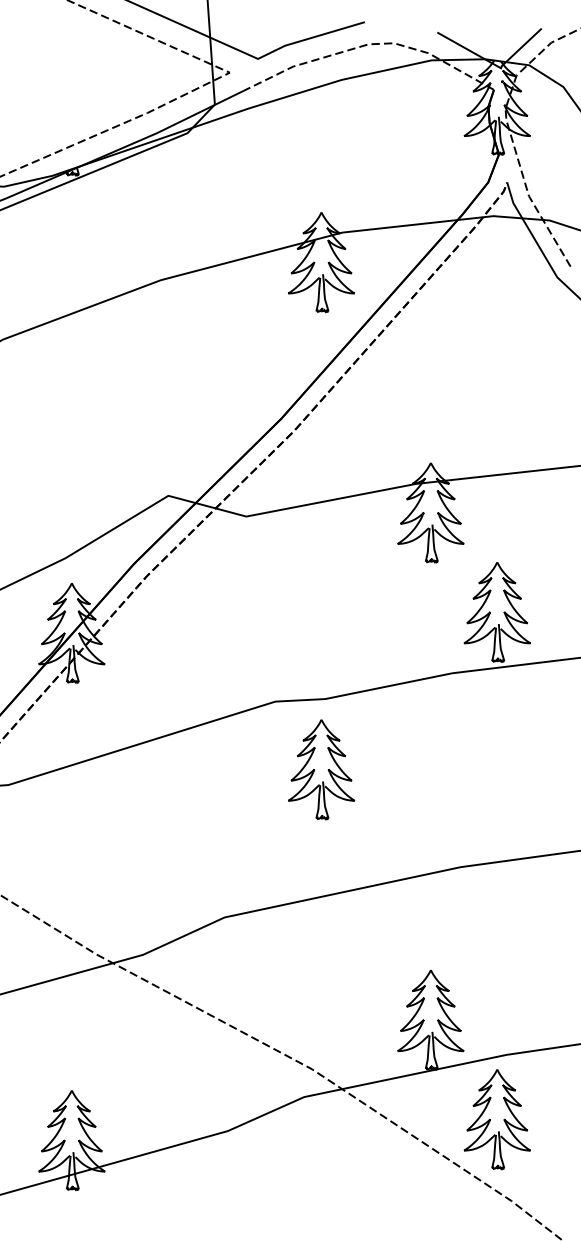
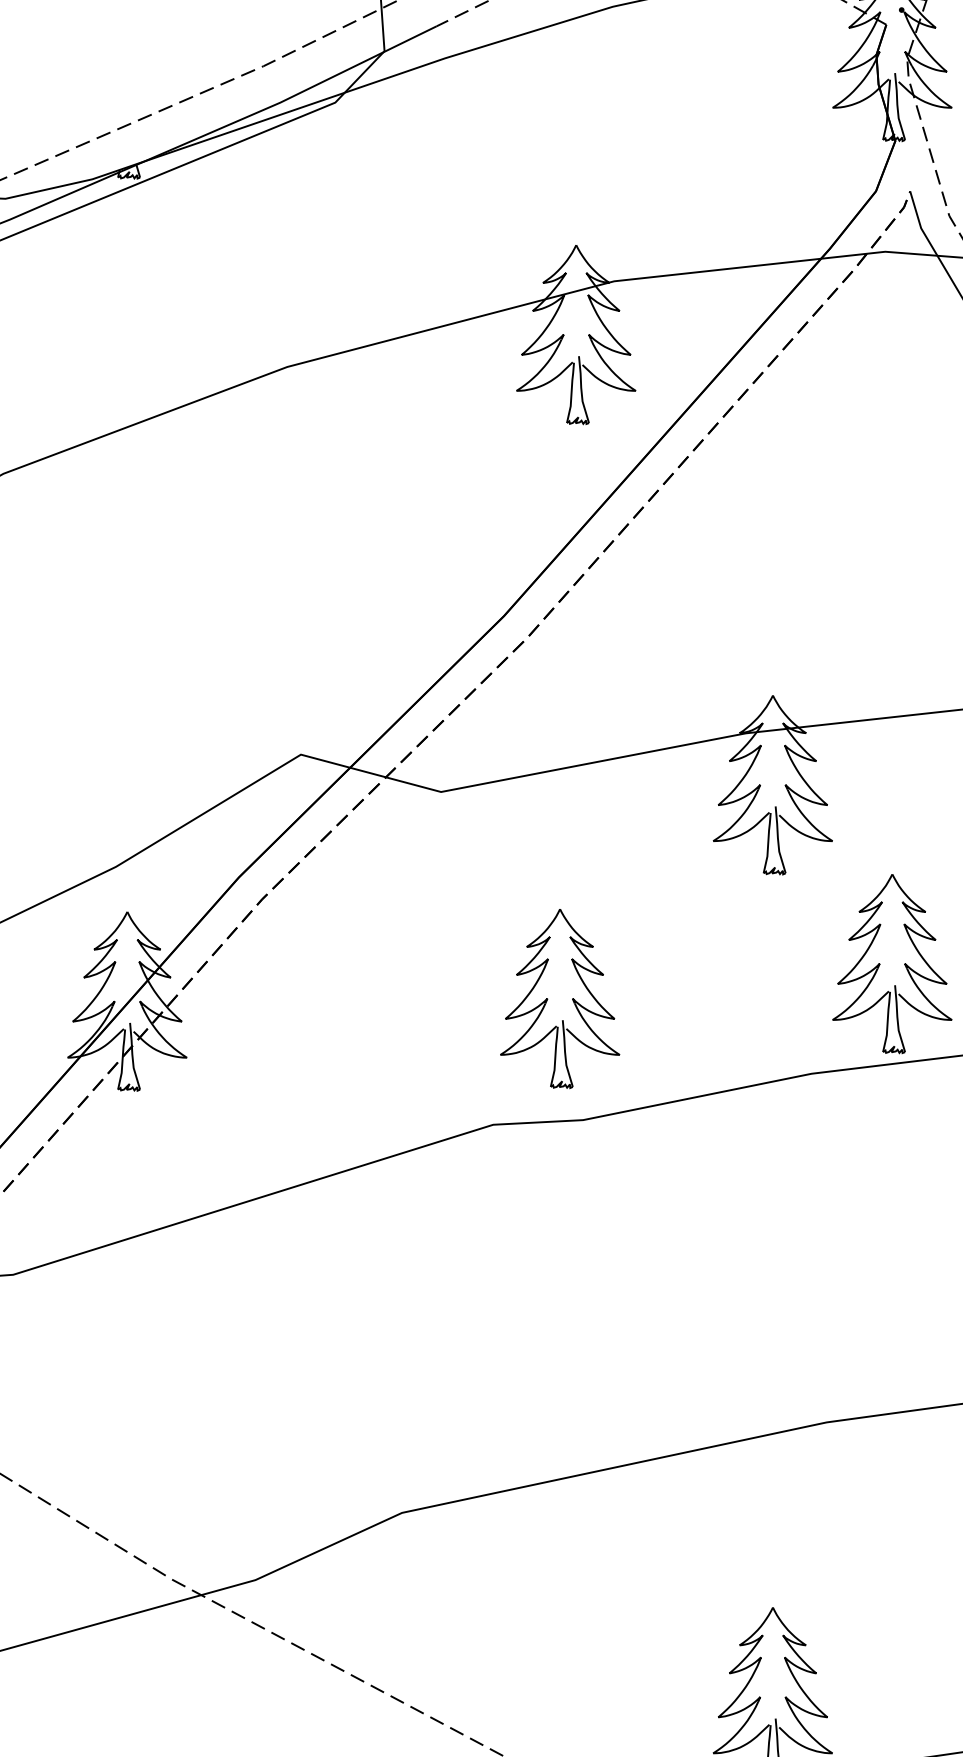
part: (321, 769) -> (560, 998), moved

